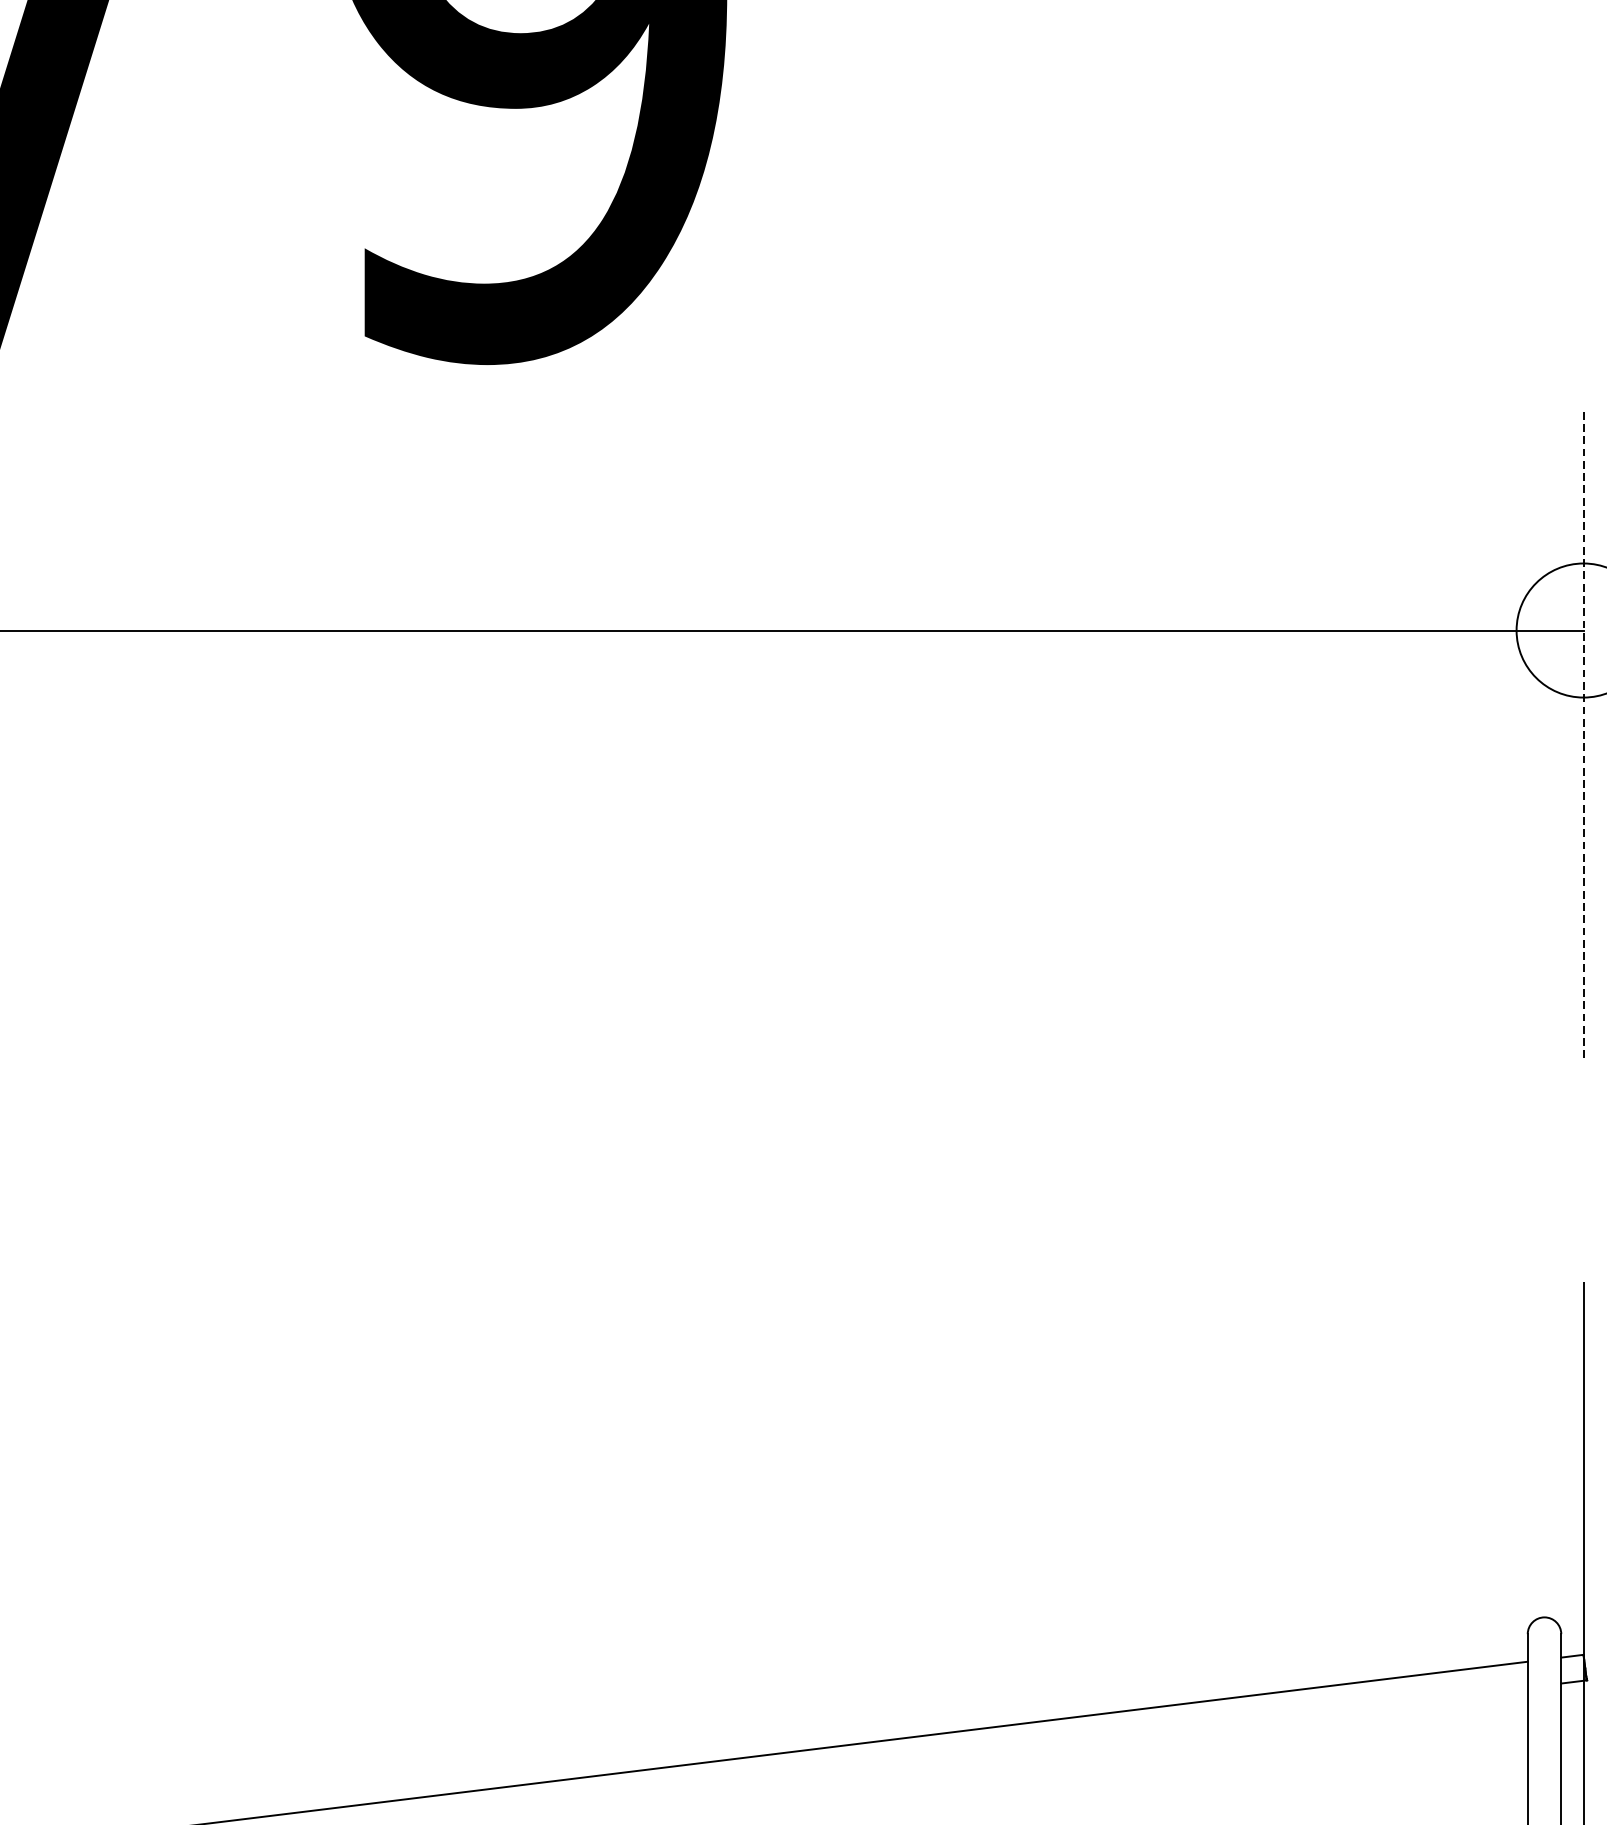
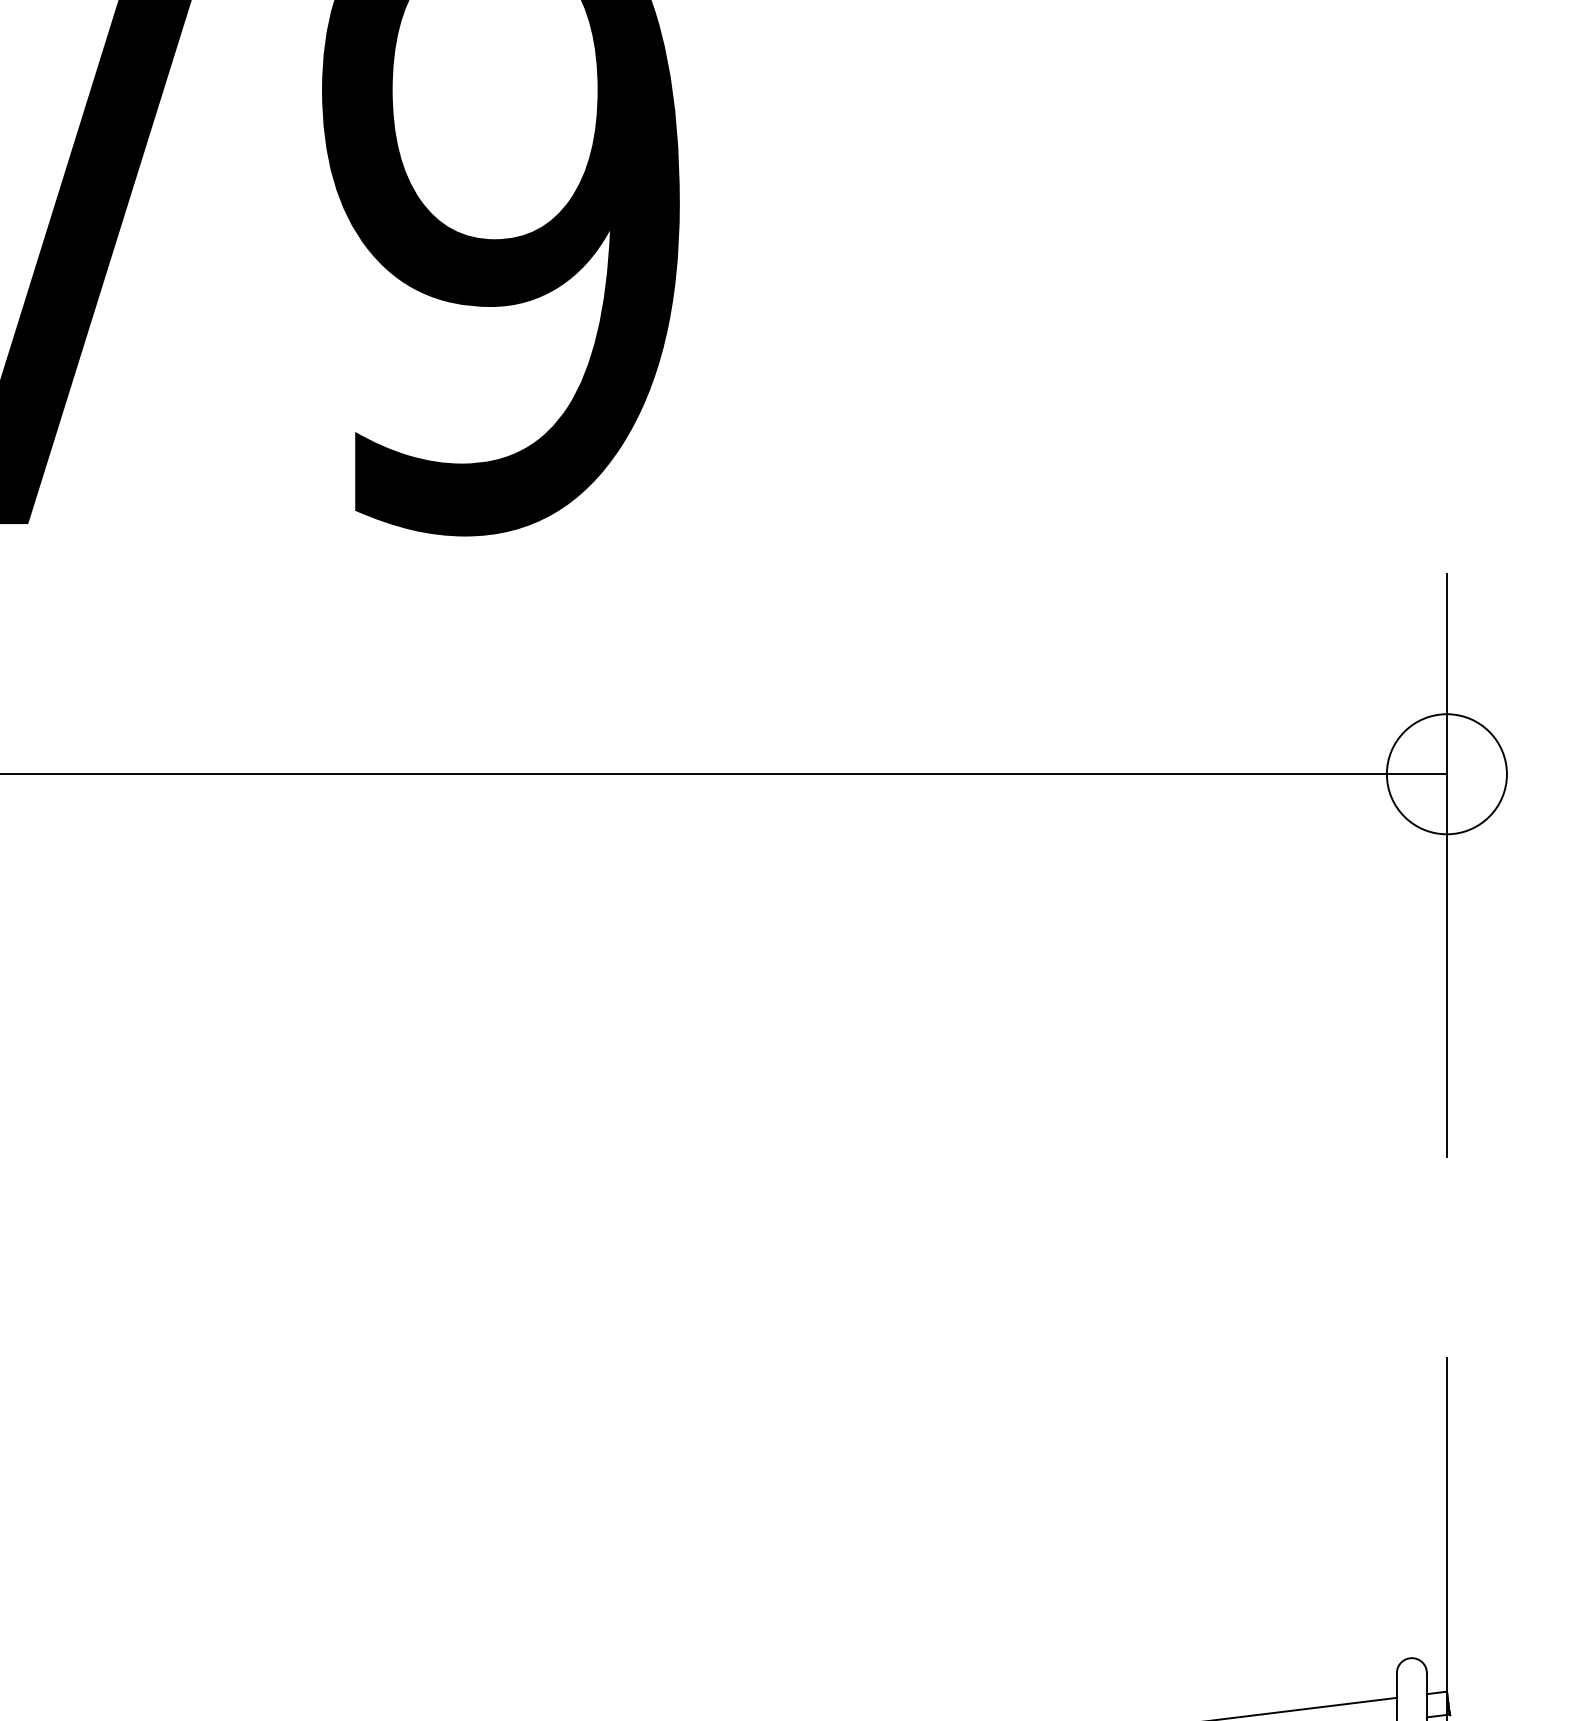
line: (1583, 732) -> (1446, 865), dashed -> solid

